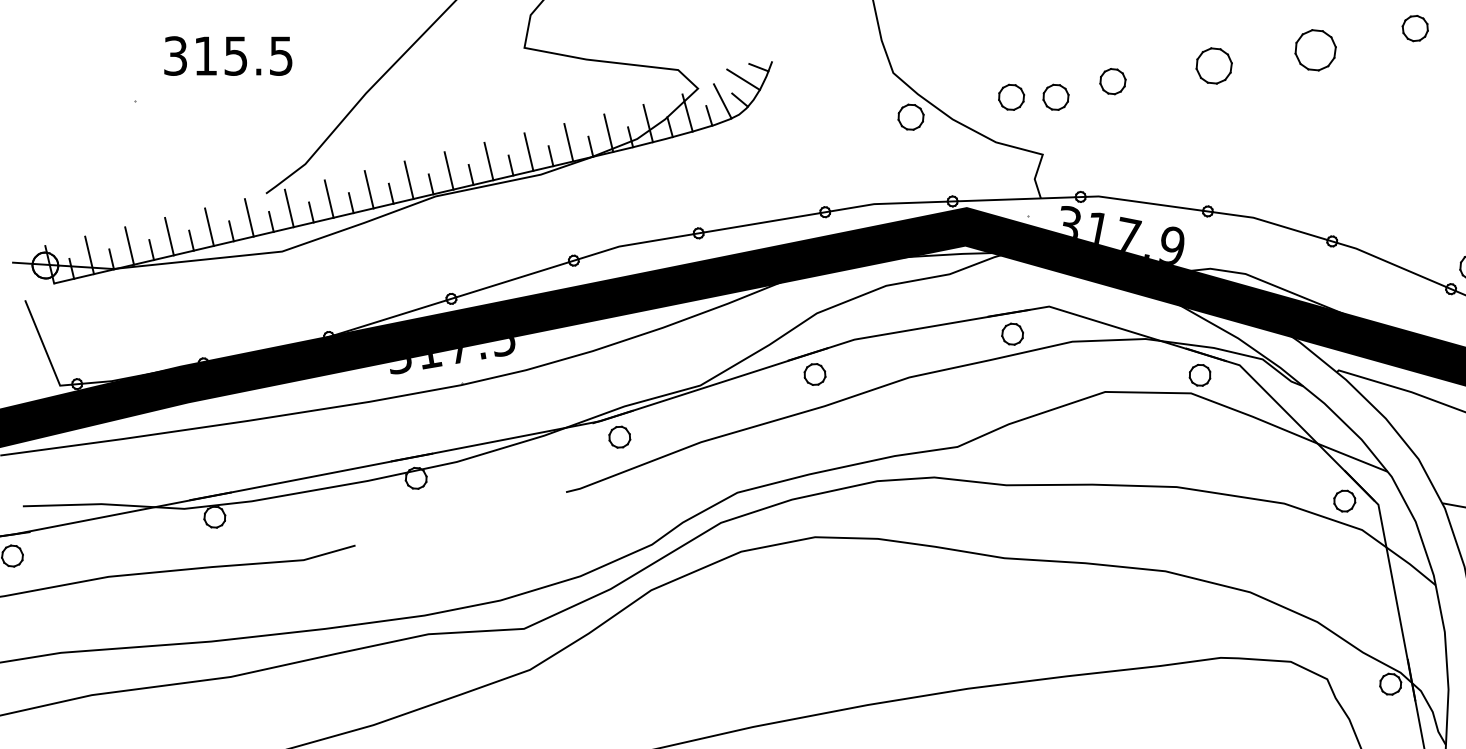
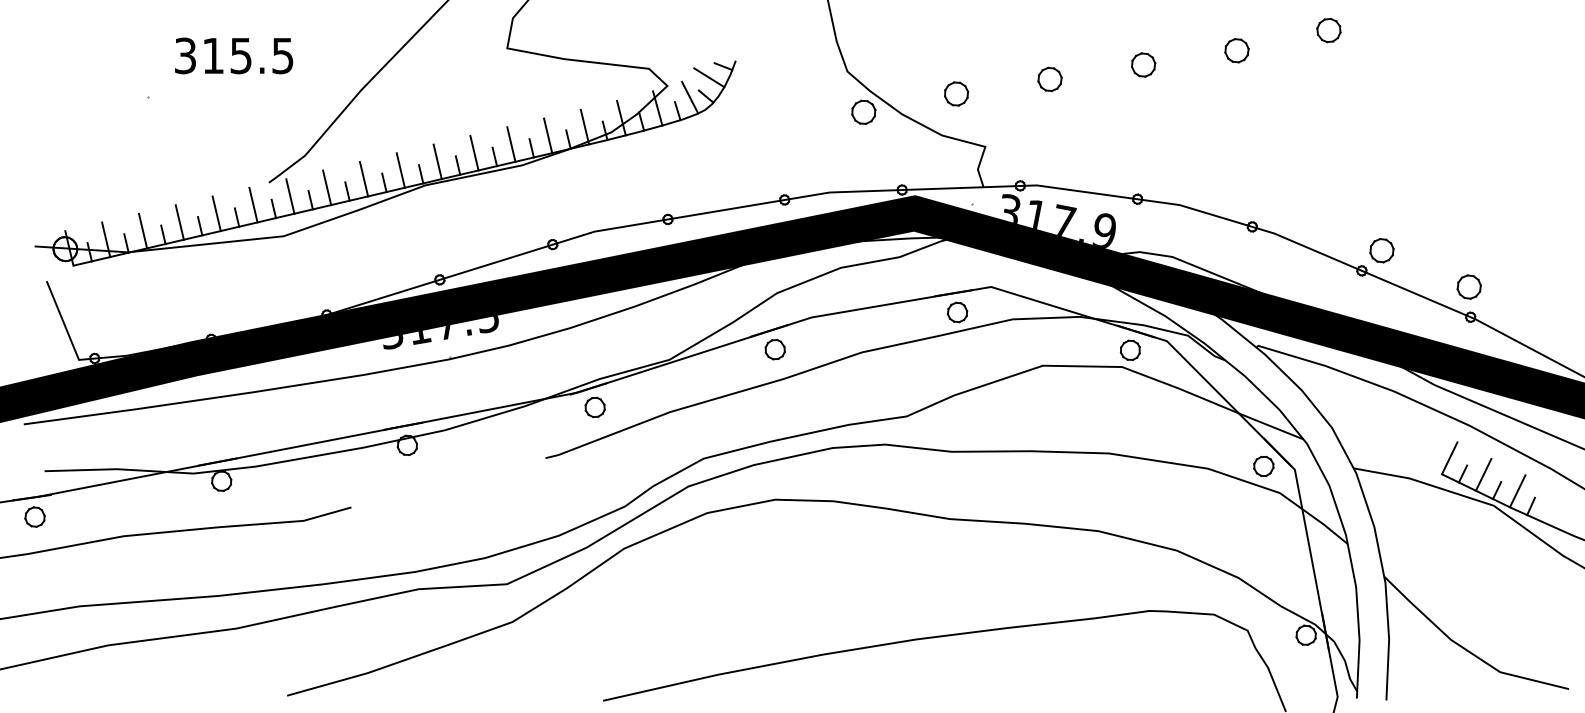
part: (1315, 50) -> (1236, 50), size x0.62
part: (1214, 65) -> (1143, 64), size x0.71
part: (1055, 96) -> (997, 93), removed

